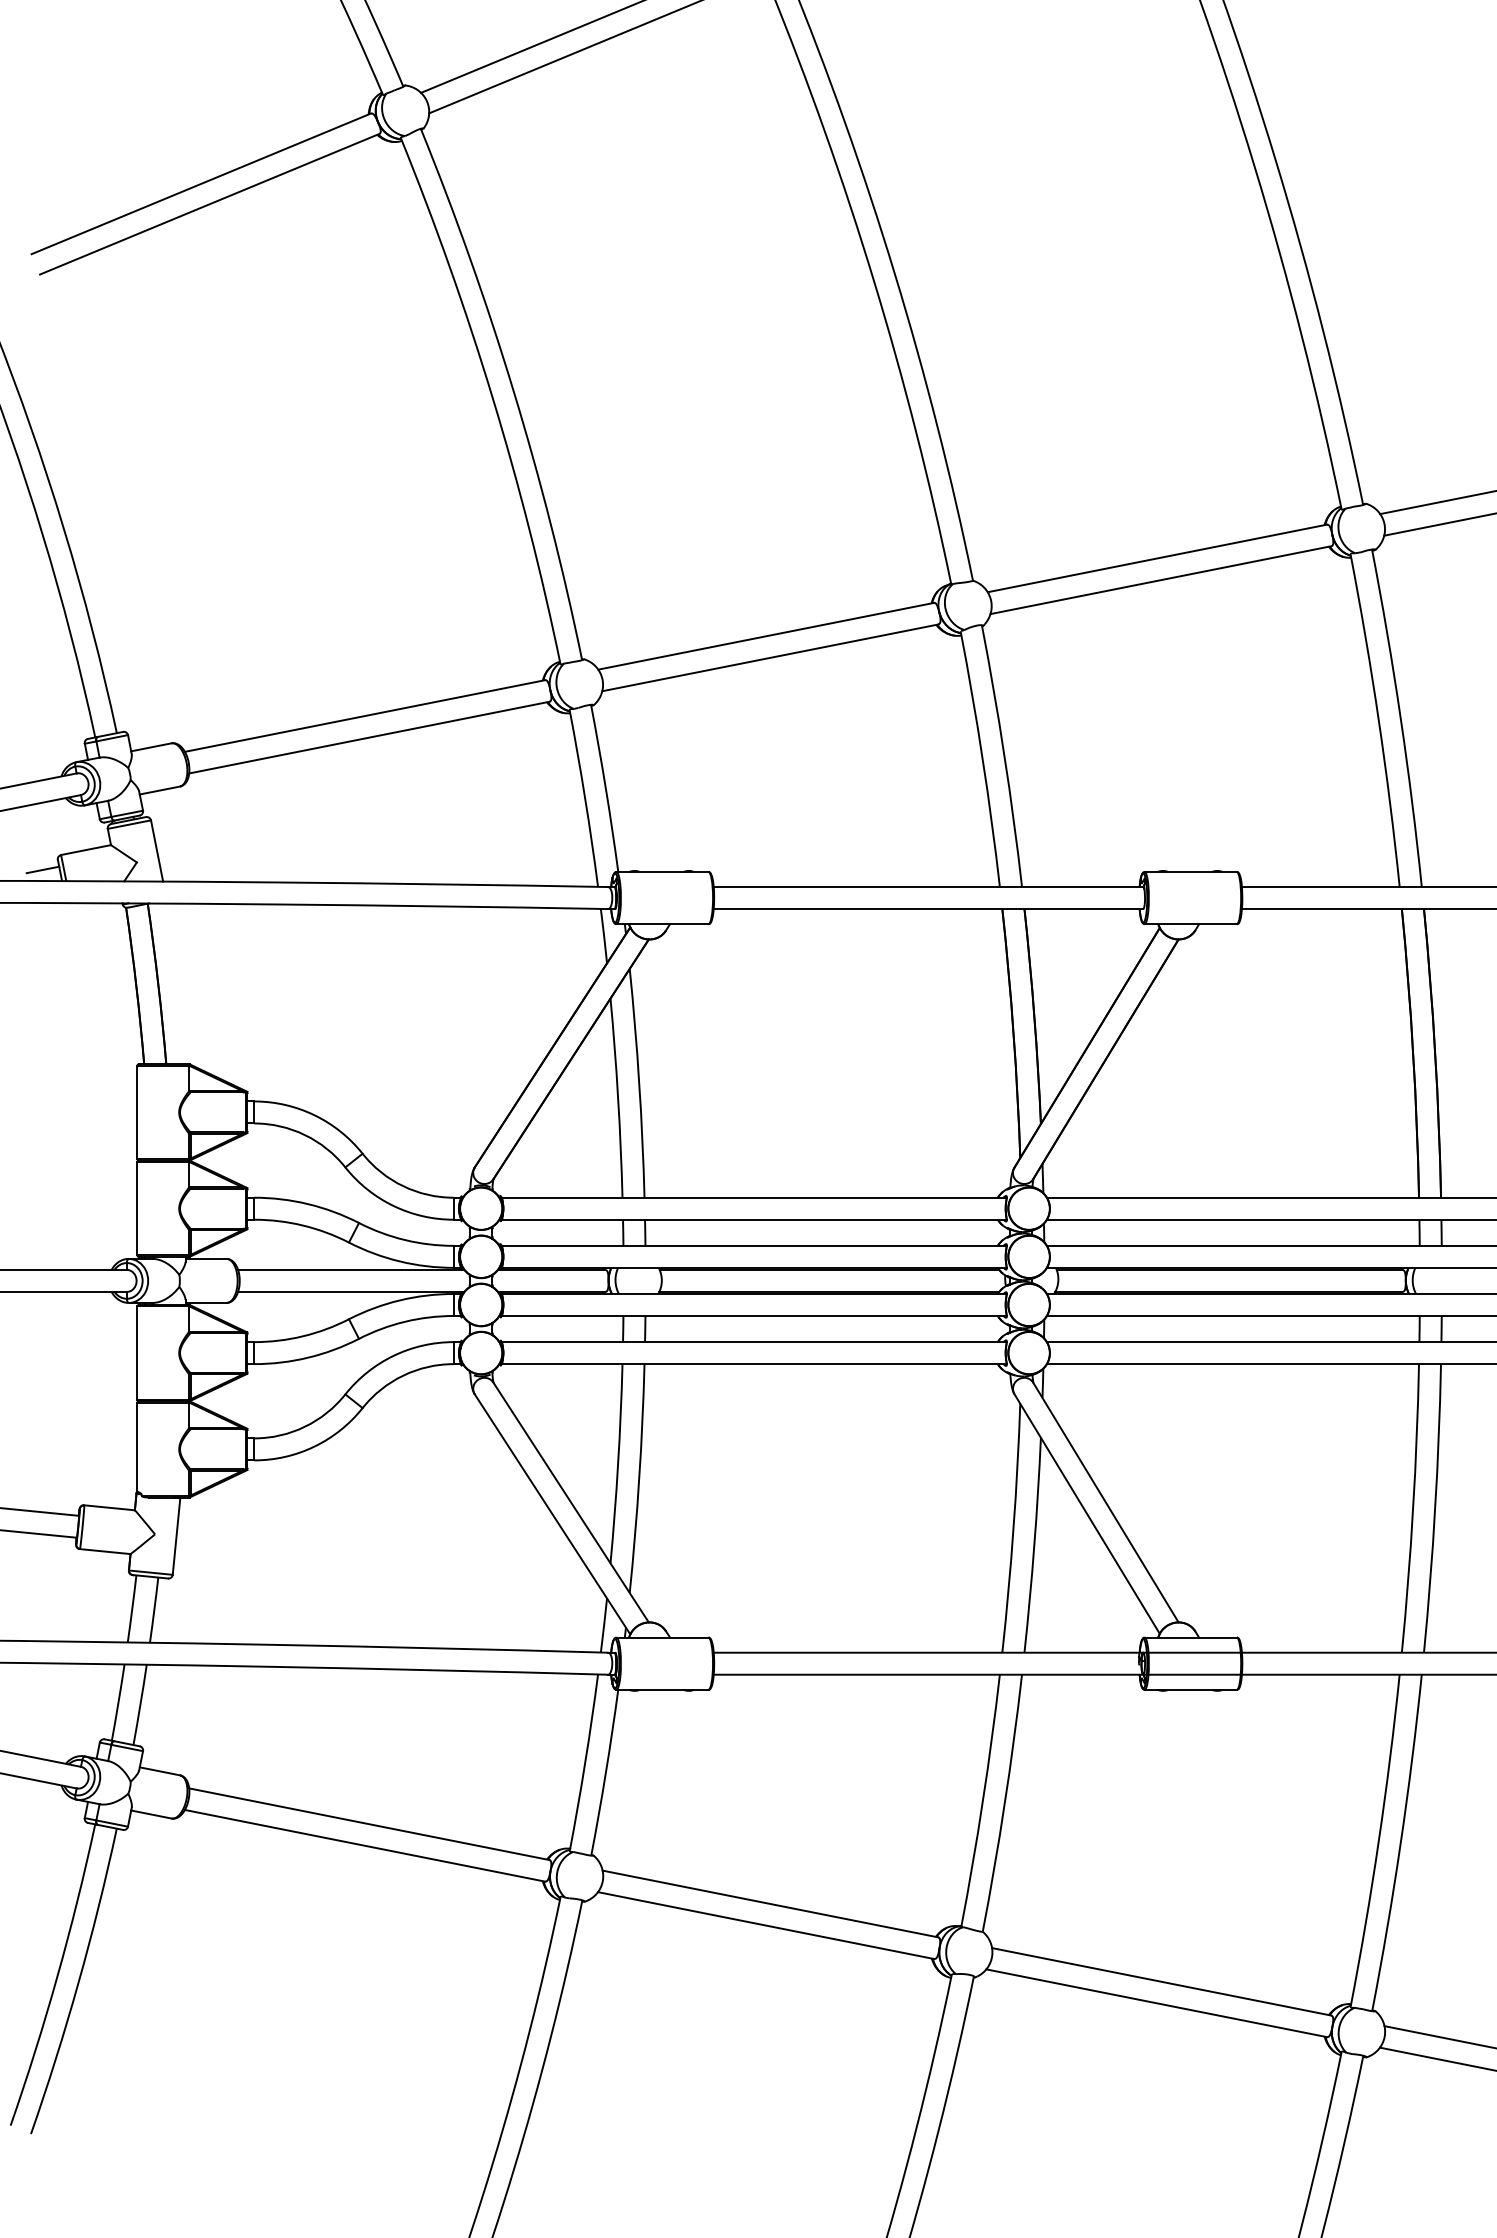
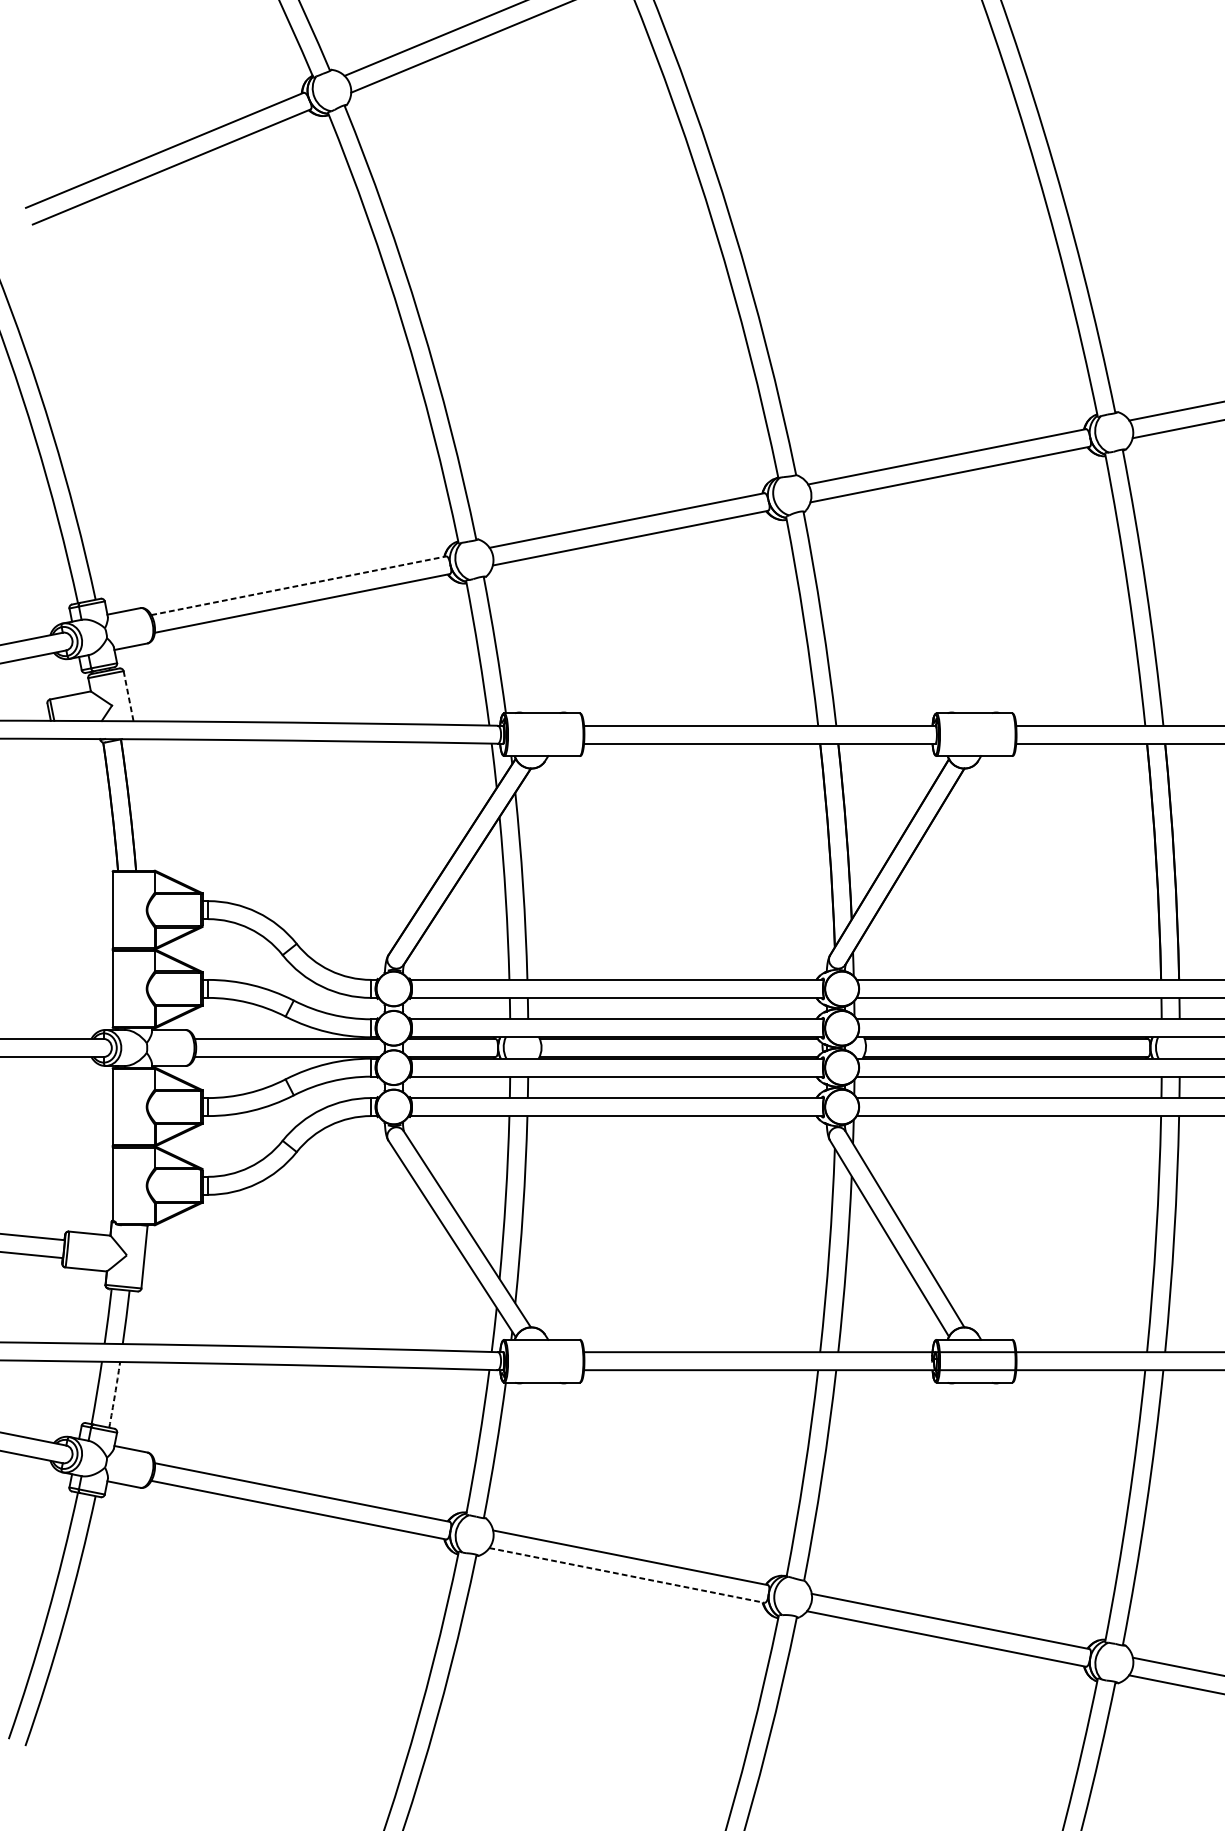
line: (364, 716) -> (298, 586), solid -> dashed
line: (157, 851) -> (128, 696), solid -> dashed
line: (42, 869) -> (34, 711), removed
arc: (140, 1704) -> (115, 1394), solid -> dashed
line: (766, 1925) -> (627, 1575), solid -> dashed

